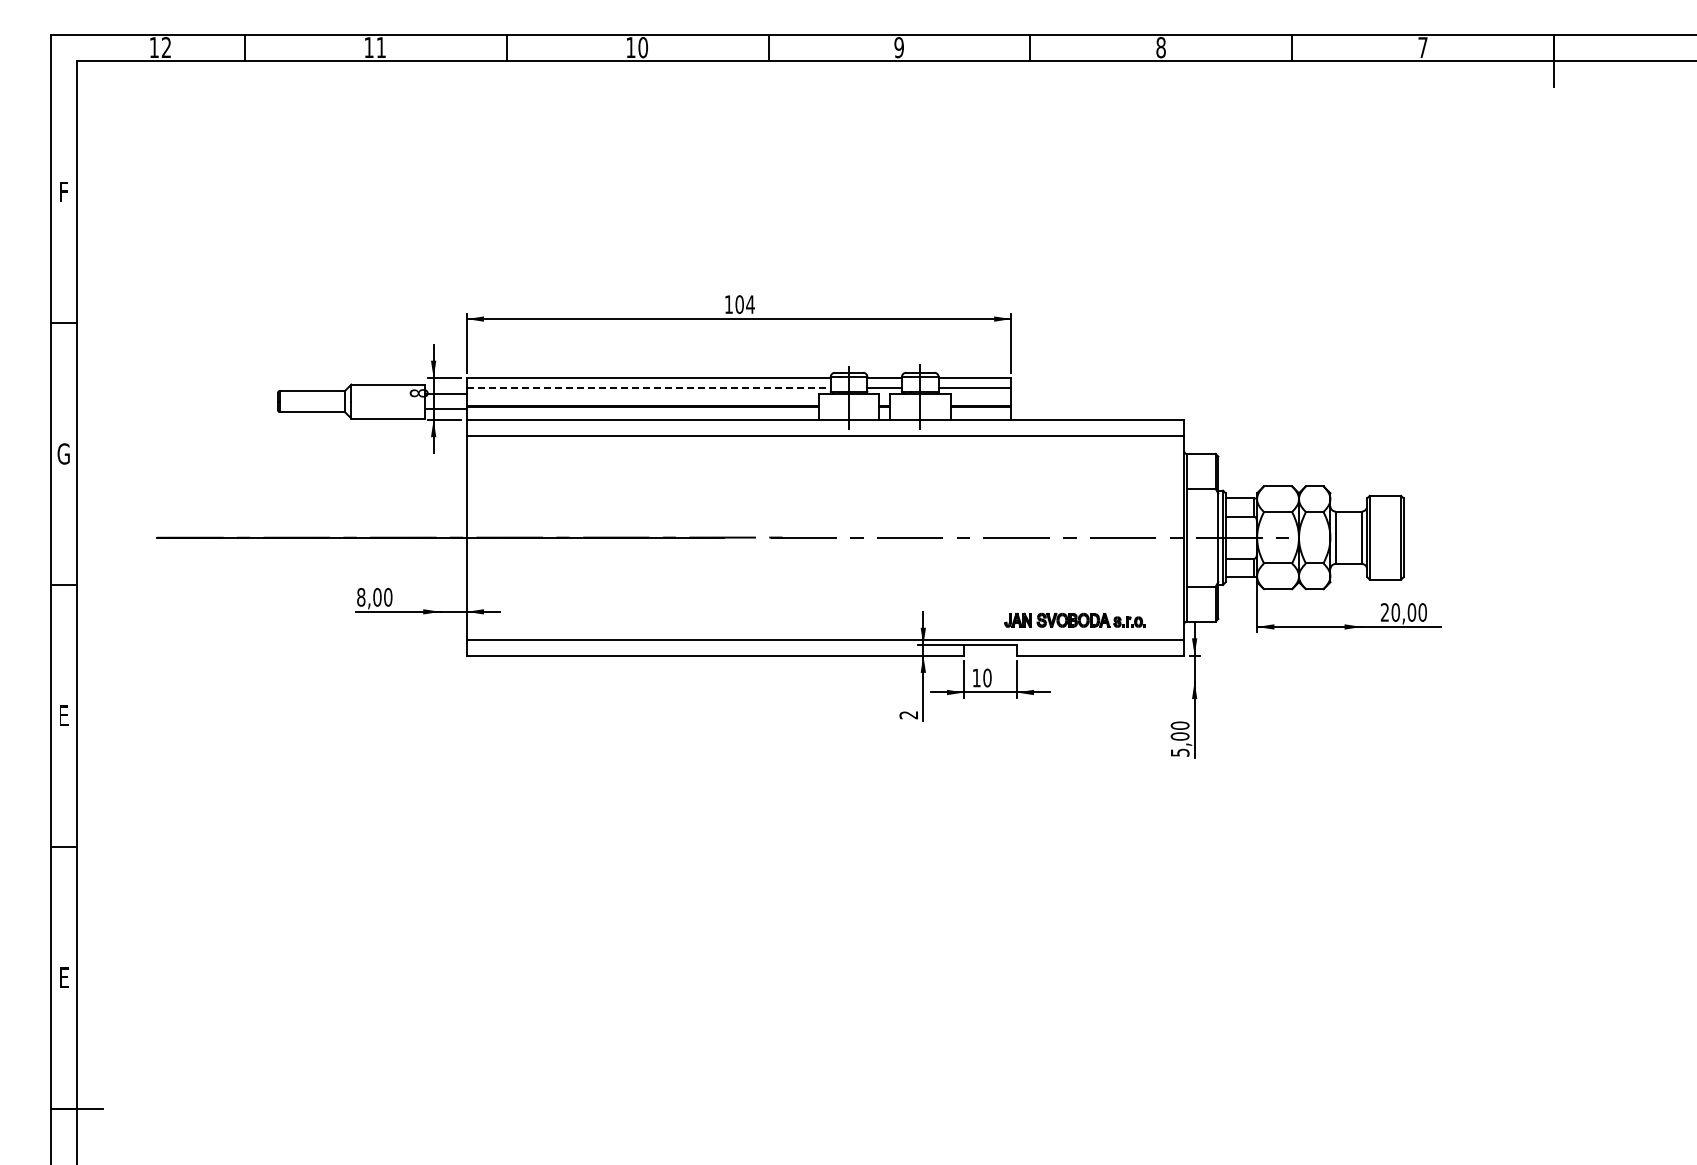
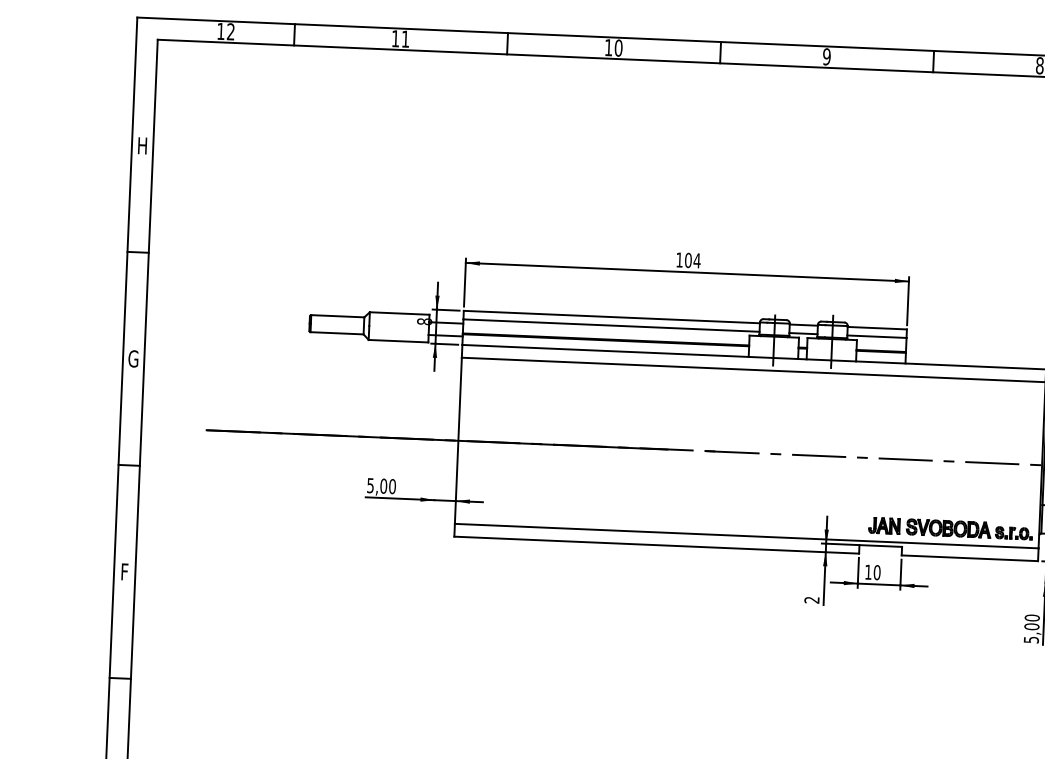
text: (63, 191) -> (142, 145), F -> H
line: (649, 388) -> (612, 325), dashed -> solid
text: (361, 596) -> (370, 484), 8,00 -> 5,00
part: (1074, 620) -> (949, 528), size x1.43
text: (64, 716) -> (125, 572), E -> F

